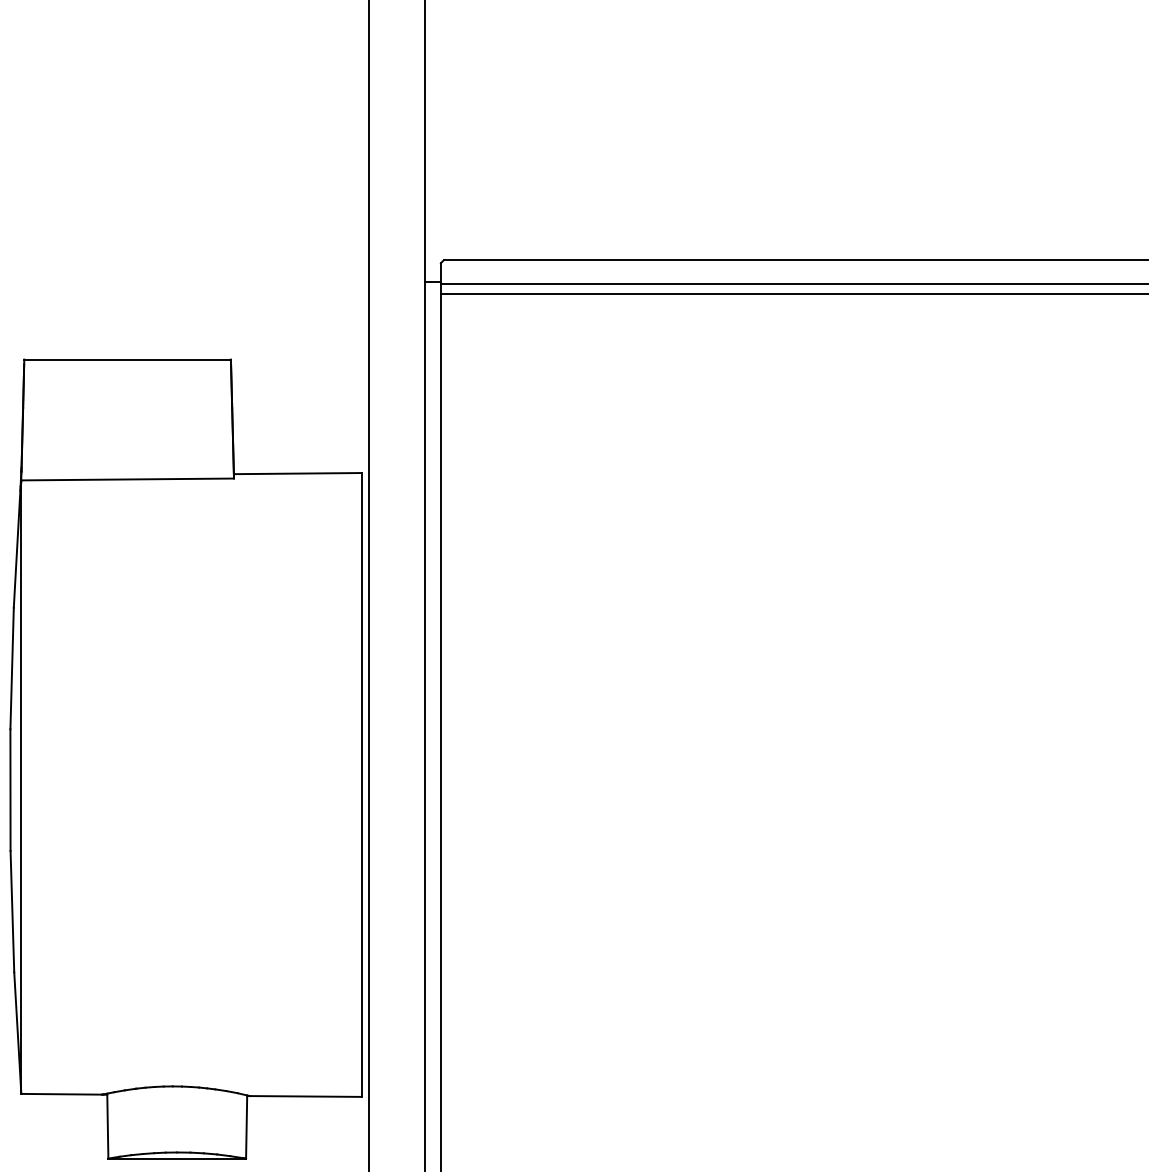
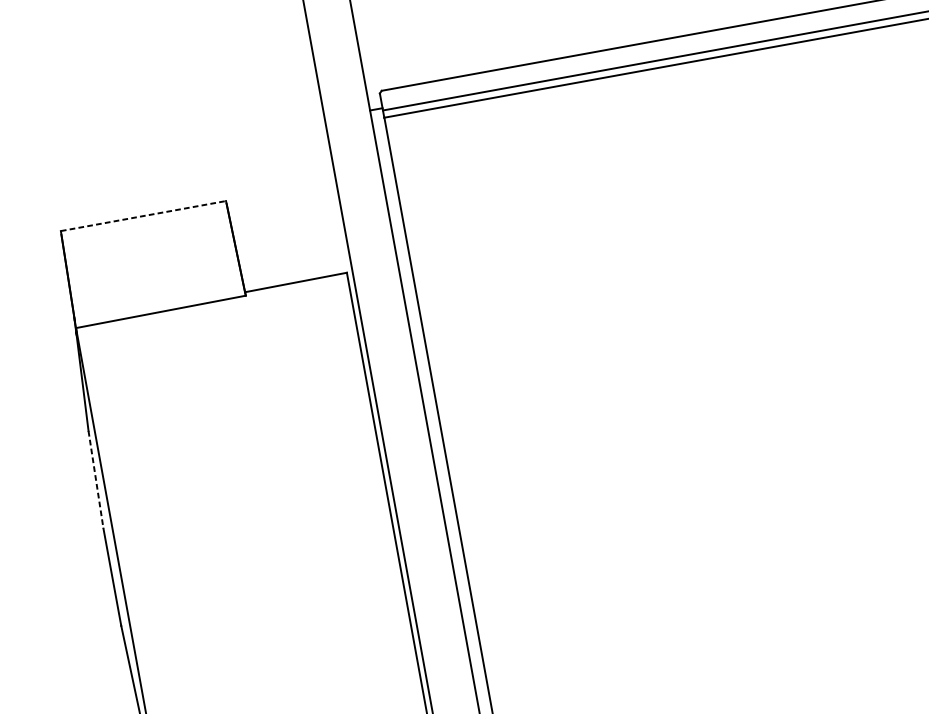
line: (128, 359) -> (144, 215), solid -> dashed
line: (12, 668) -> (96, 479), solid -> dashed

